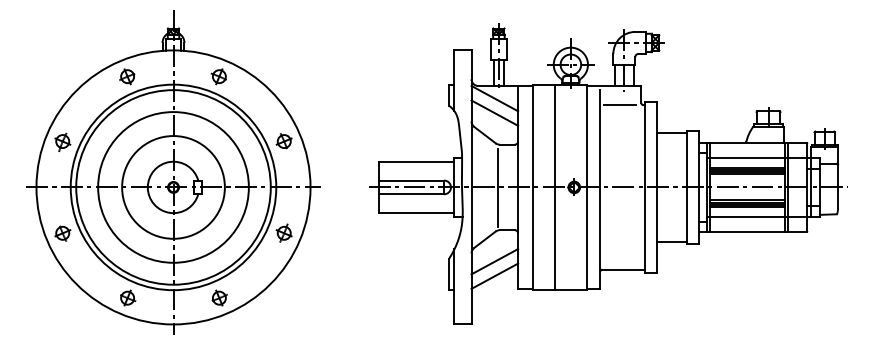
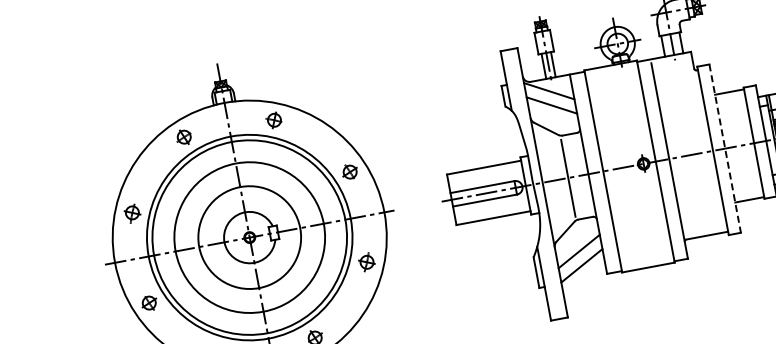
line: (620, 105) -> (674, 74), removed
line: (554, 187) -> (624, 167), removed
line: (657, 187) -> (725, 148), solid -> dashed

